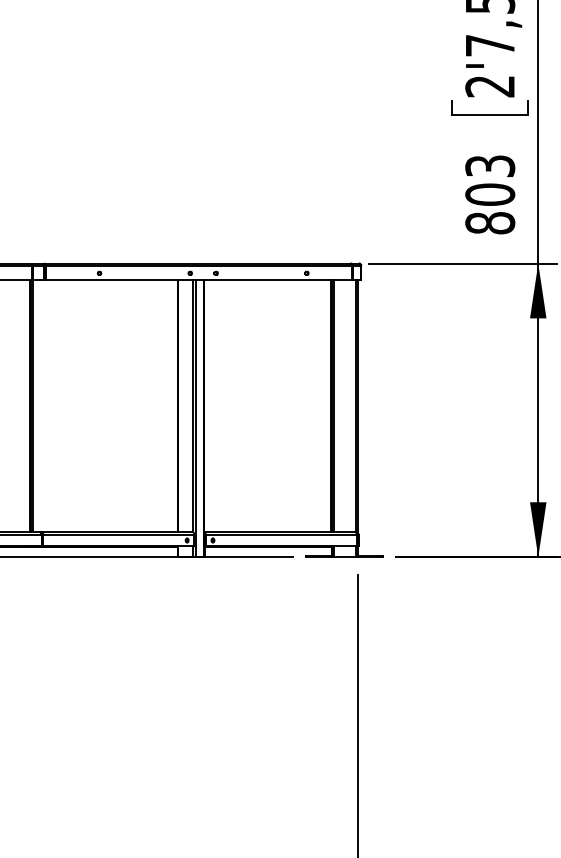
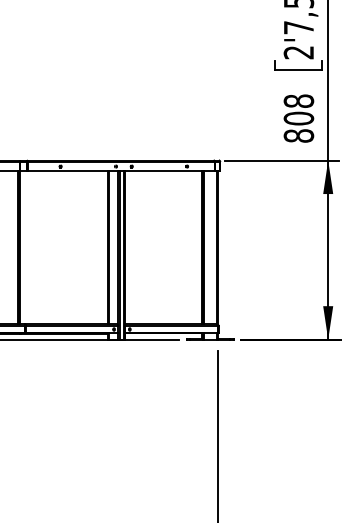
text: (489, 165) -> (298, 100), 803 -> 808

